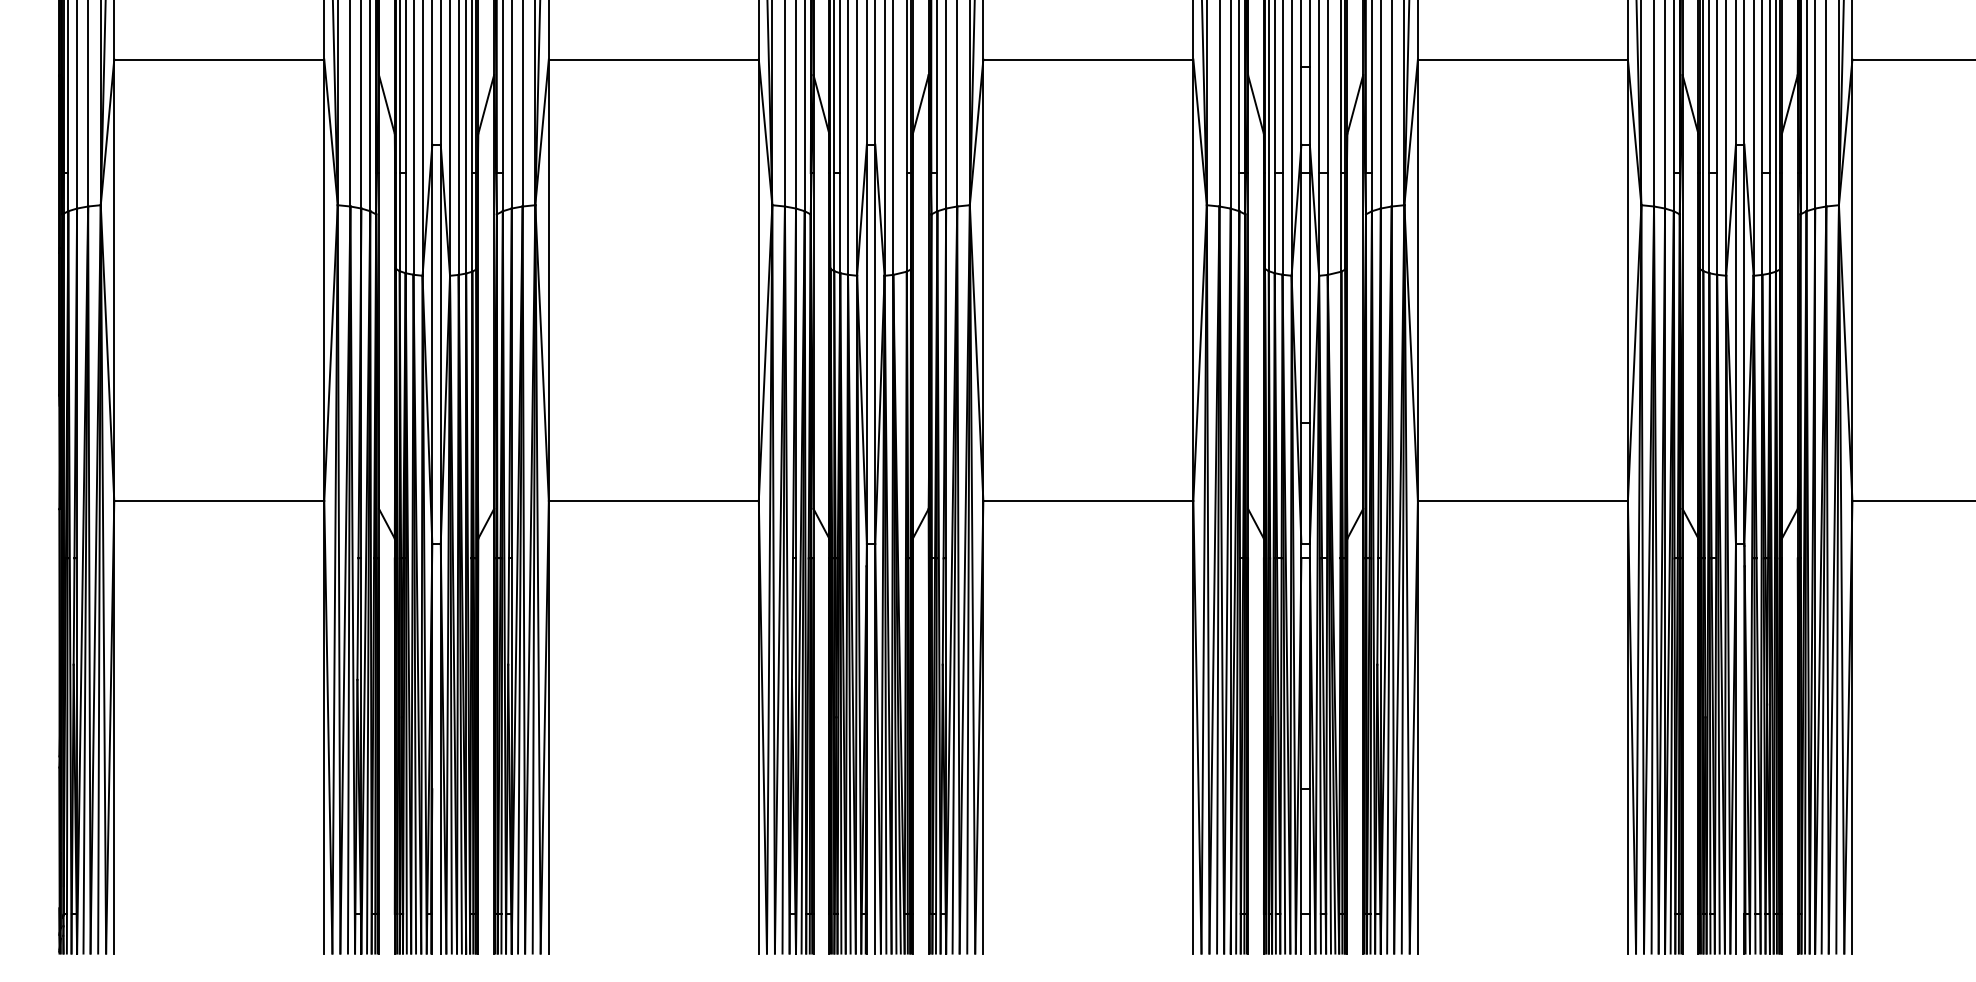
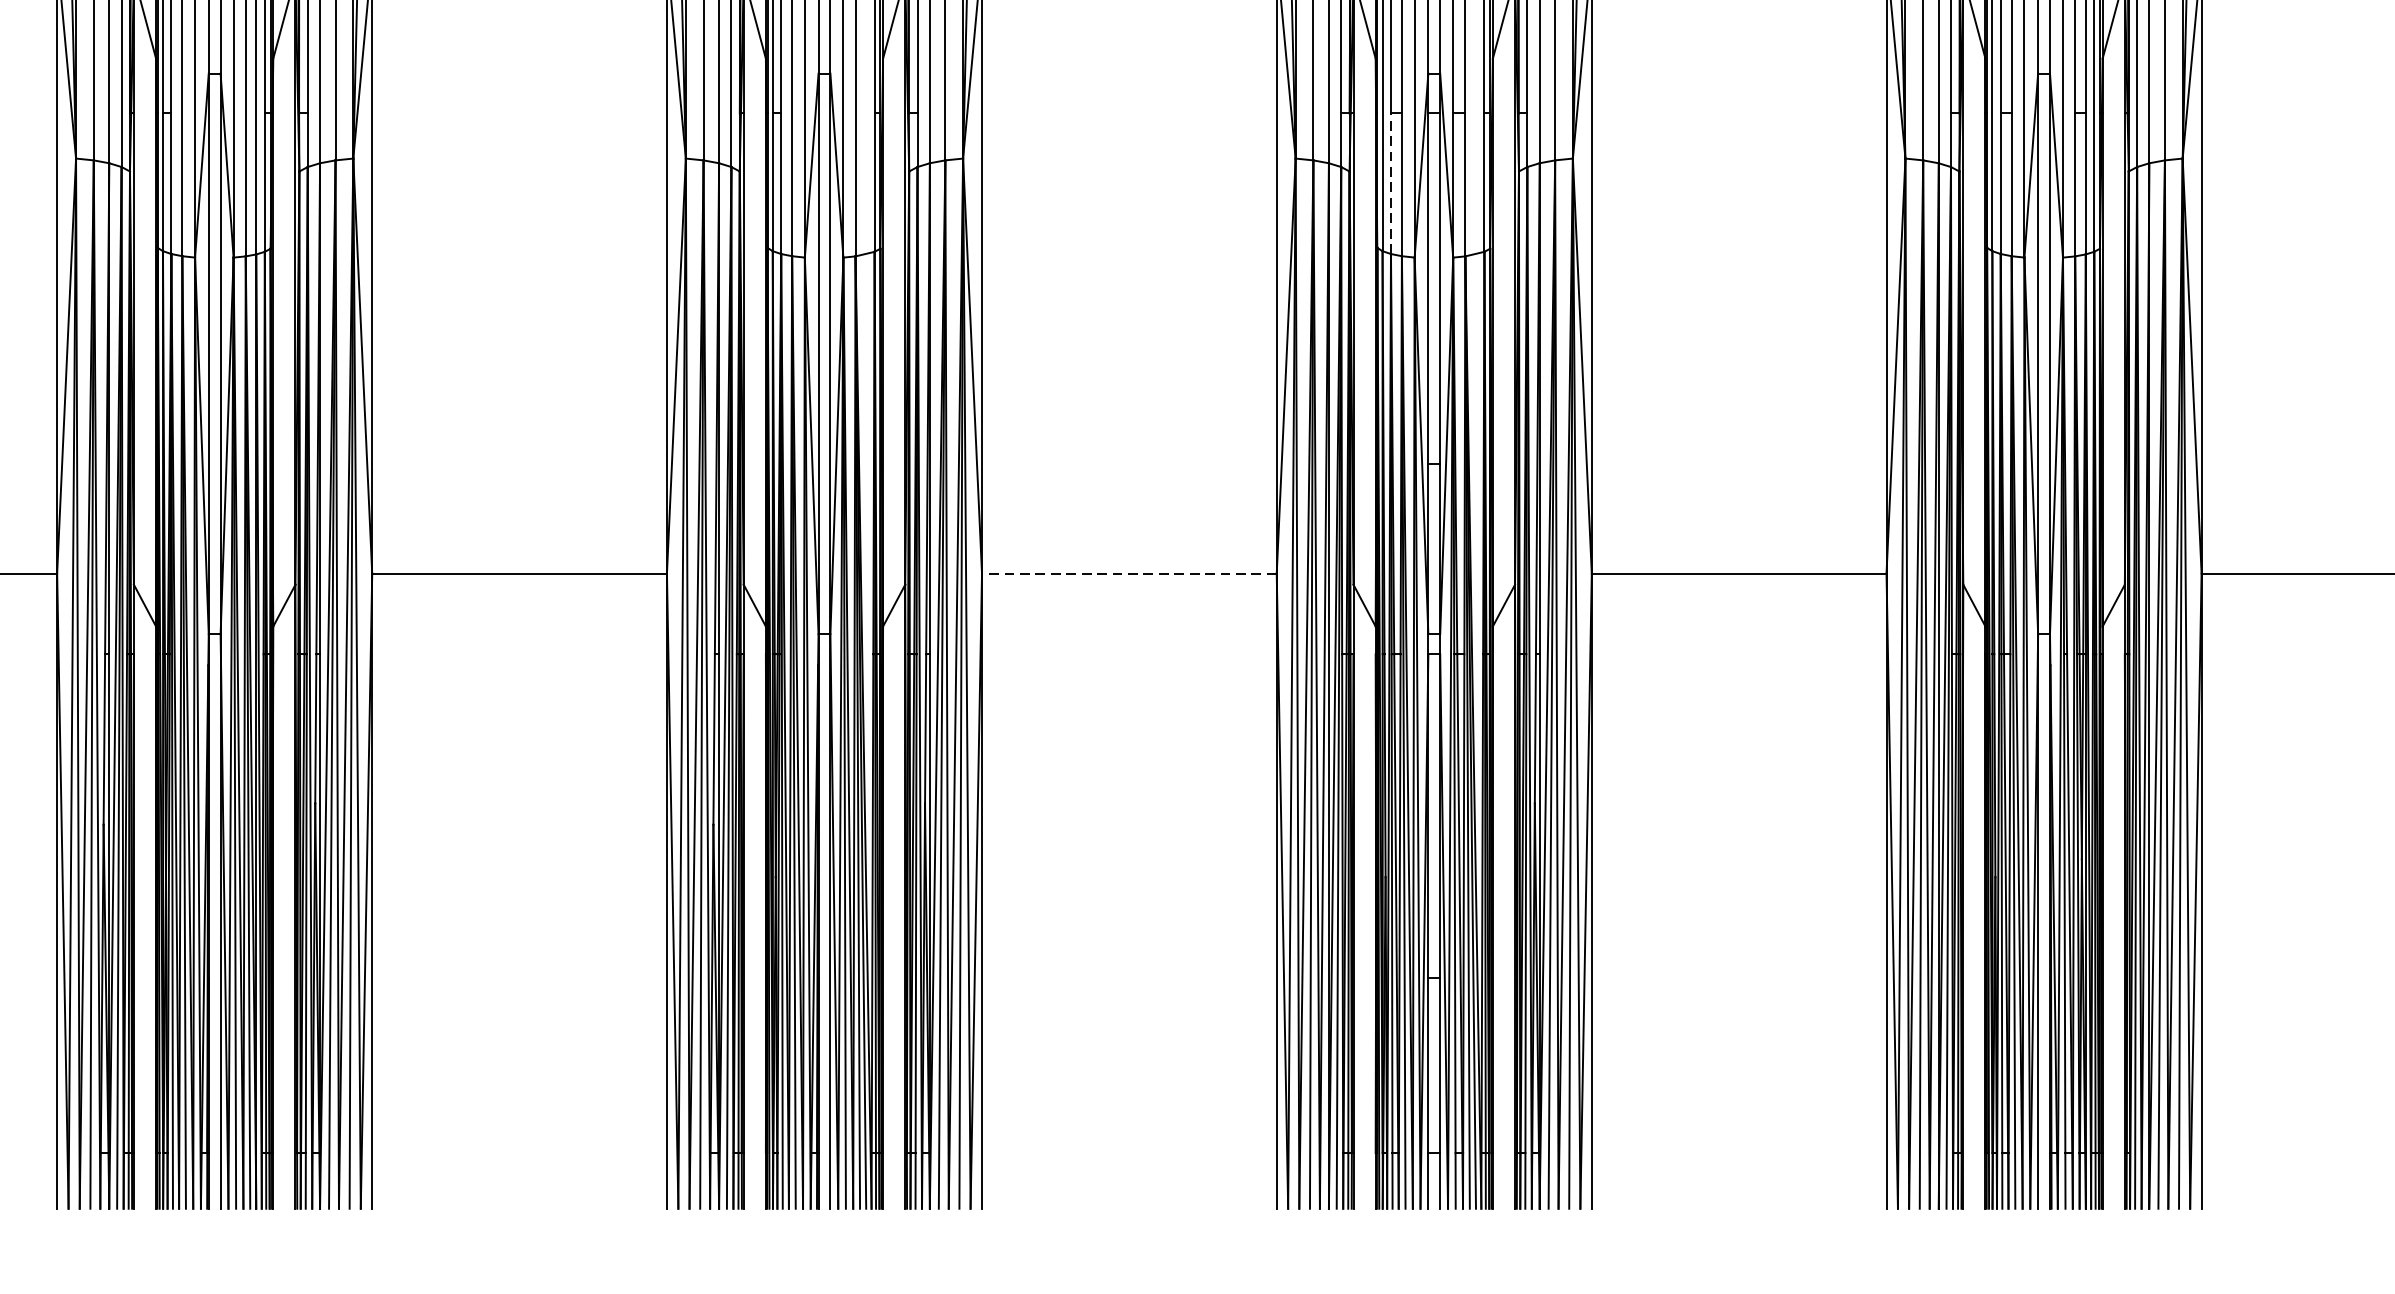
line: (1274, 222) -> (1390, 182), solid -> dashed
line: (1087, 501) -> (1128, 574), solid -> dashed

